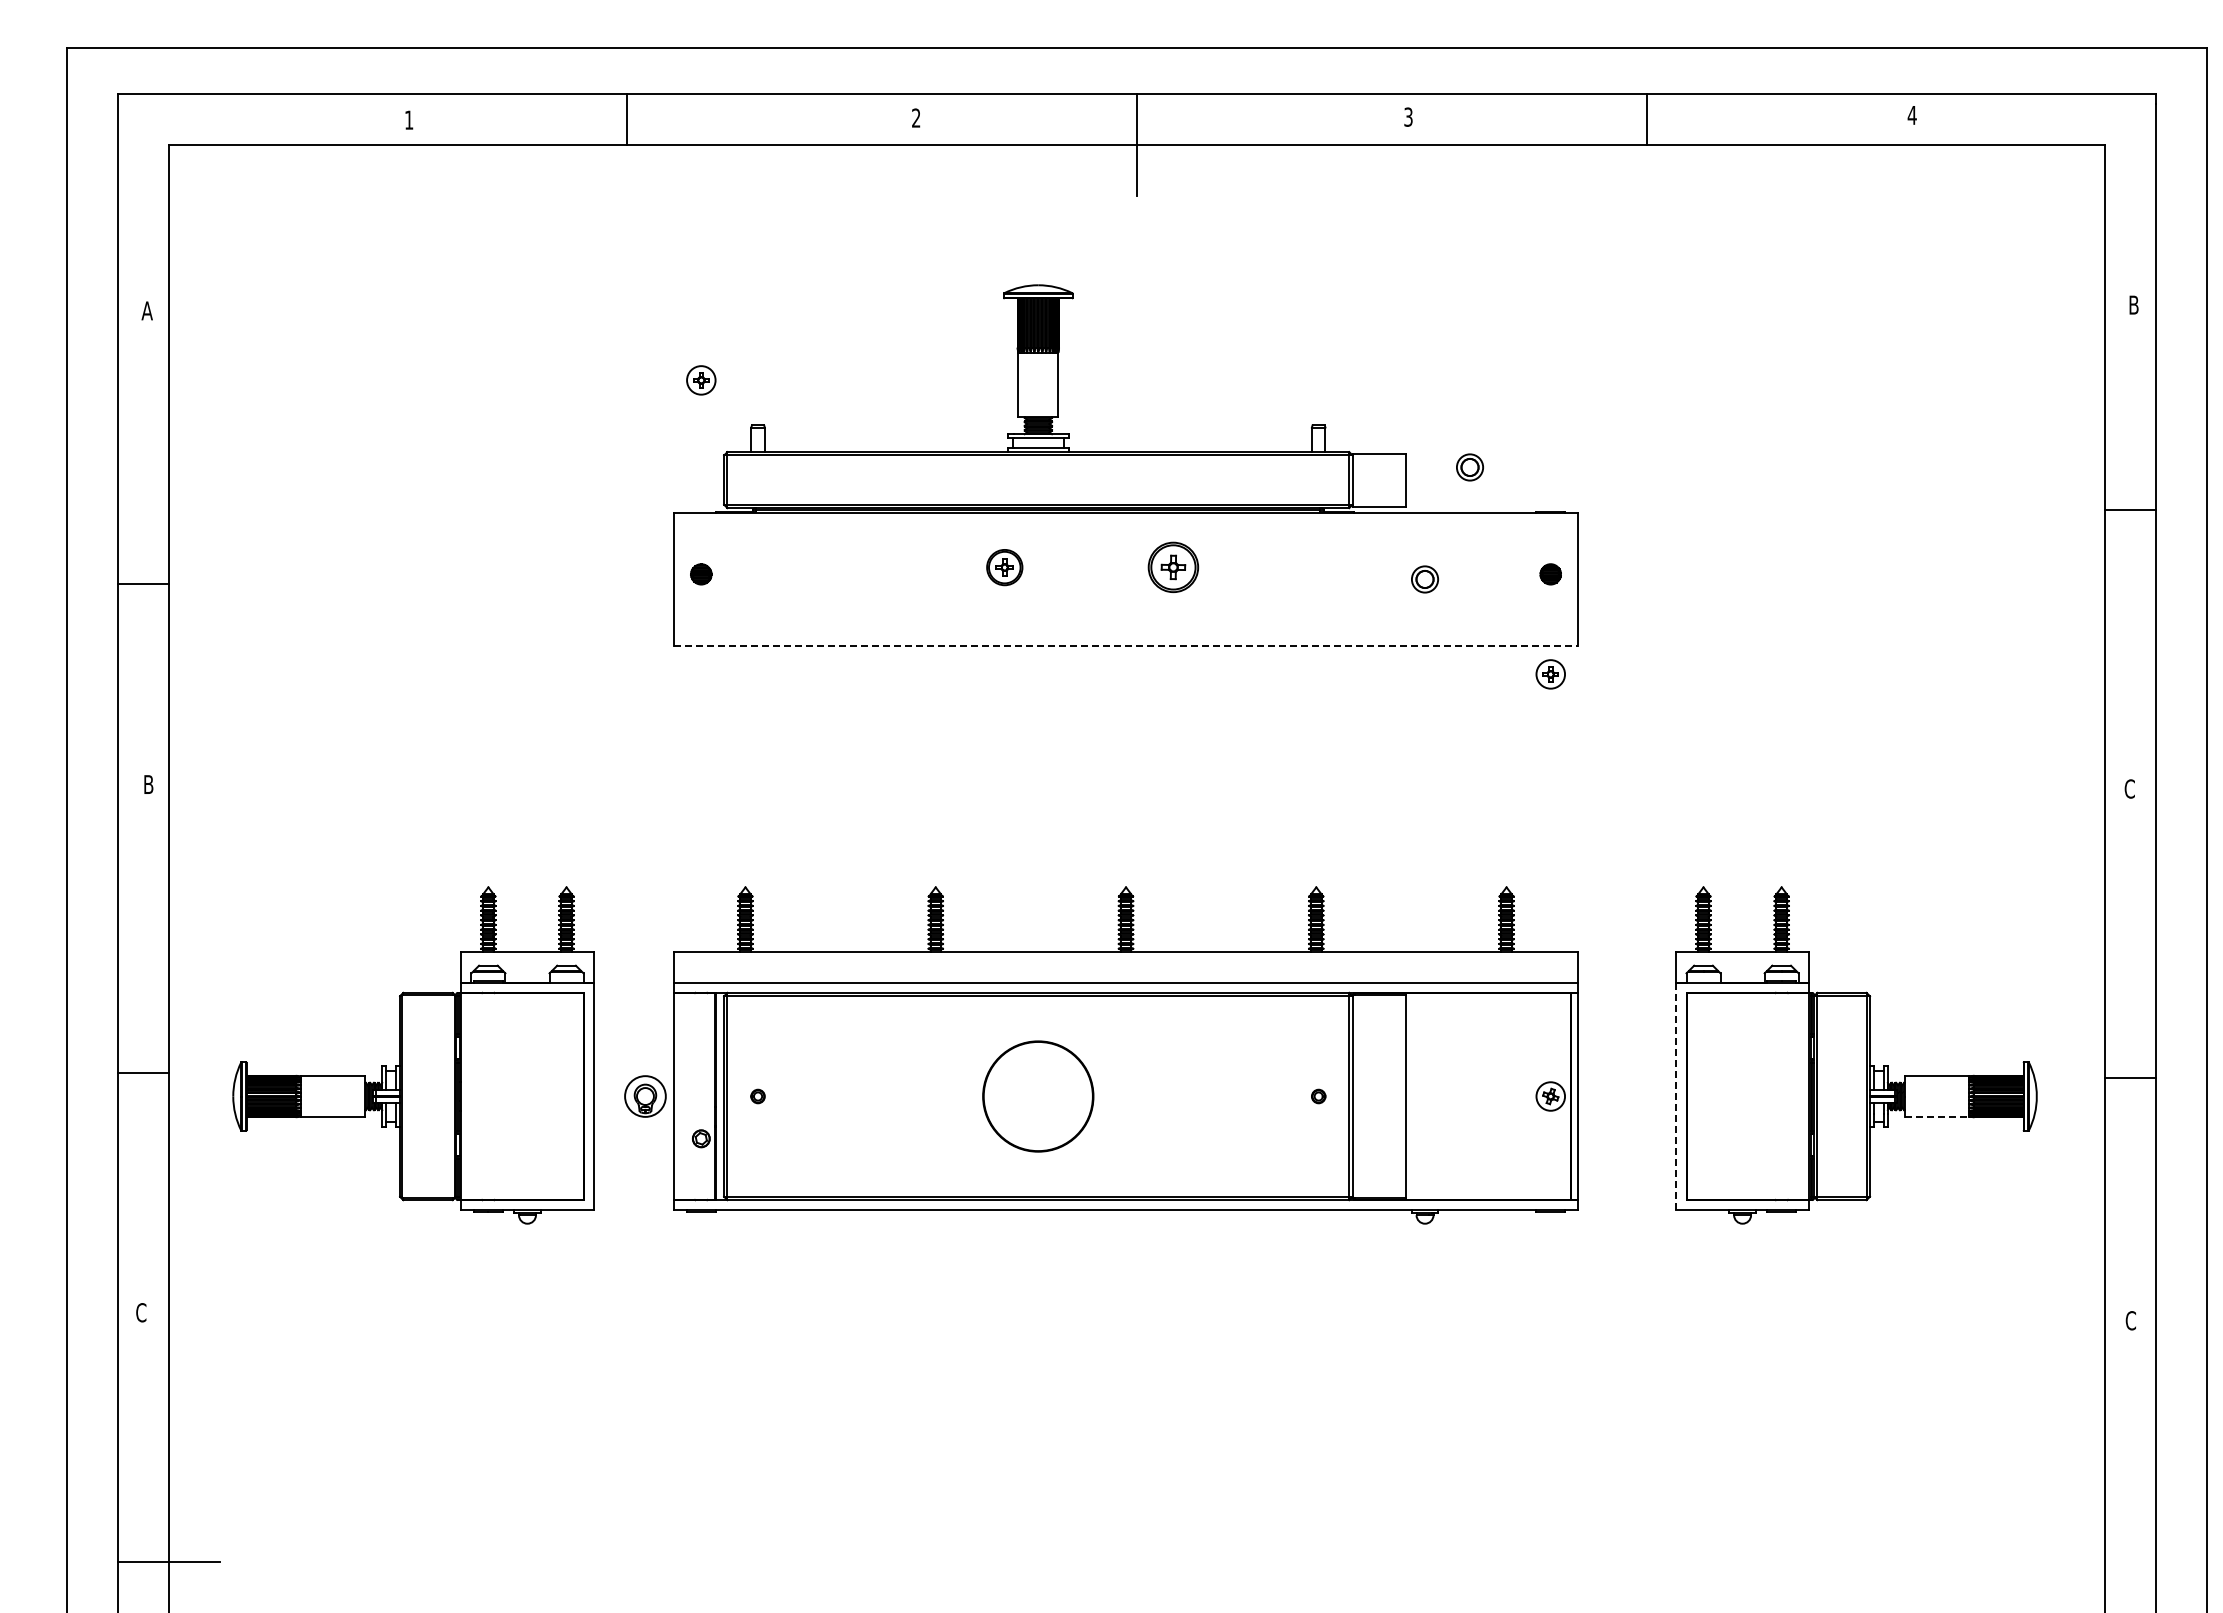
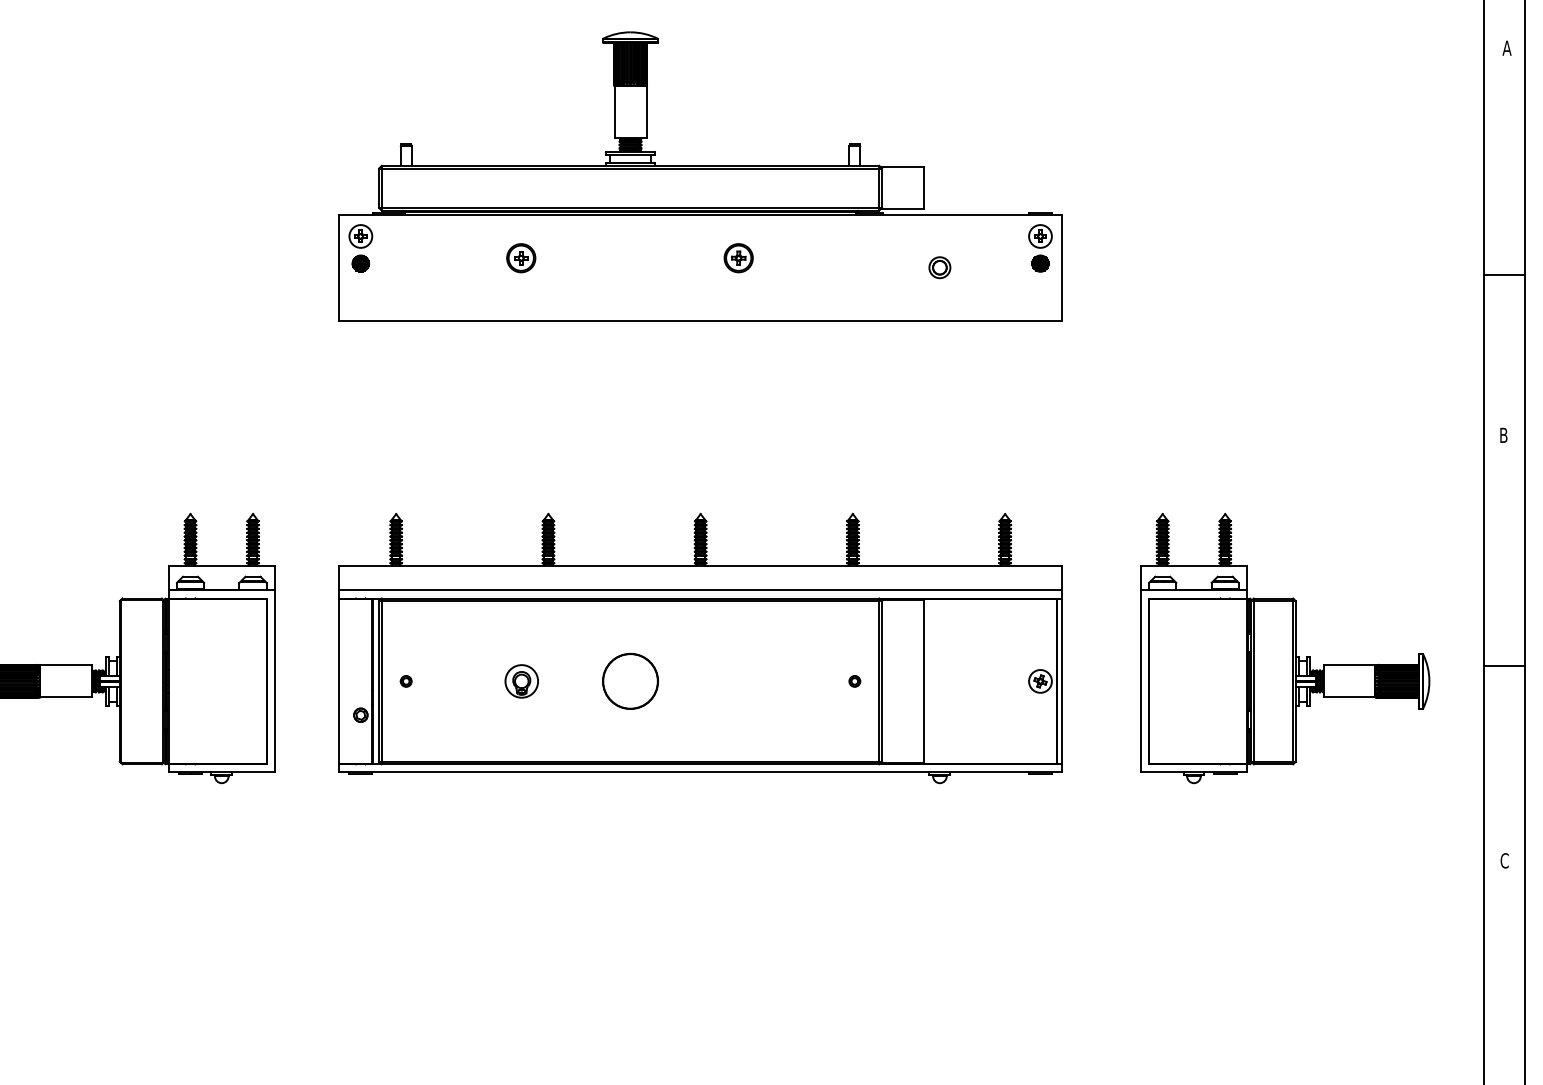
text: (2133, 304) -> (1506, 47), B -> A
part: (701, 380) -> (361, 236), moved
part: (1469, 467) -> (975, 178), removed
line: (2130, 510) -> (1504, 274), moved
part: (1004, 567) -> (521, 258), moved
part: (1173, 567) -> (738, 258), size x0.71
line: (1126, 645) -> (701, 320), dashed -> solid
part: (1550, 674) -> (1040, 236), moved
text: (2129, 788) -> (1503, 434), C -> B
part: (645, 1096) -> (521, 681), moved
circle: (1038, 1096) -> (630, 681), size x0.62
line: (1676, 1096) -> (1141, 681), dashed -> solid
line: (1937, 1116) -> (1349, 697), dashed -> solid

